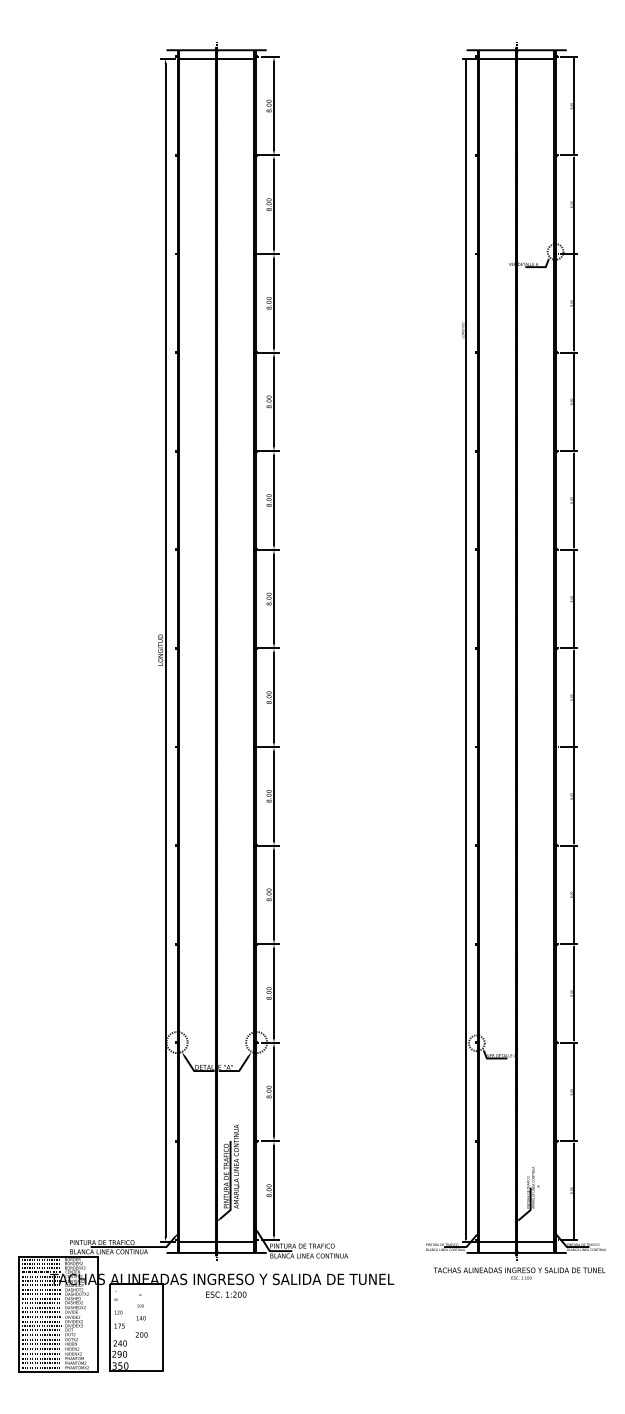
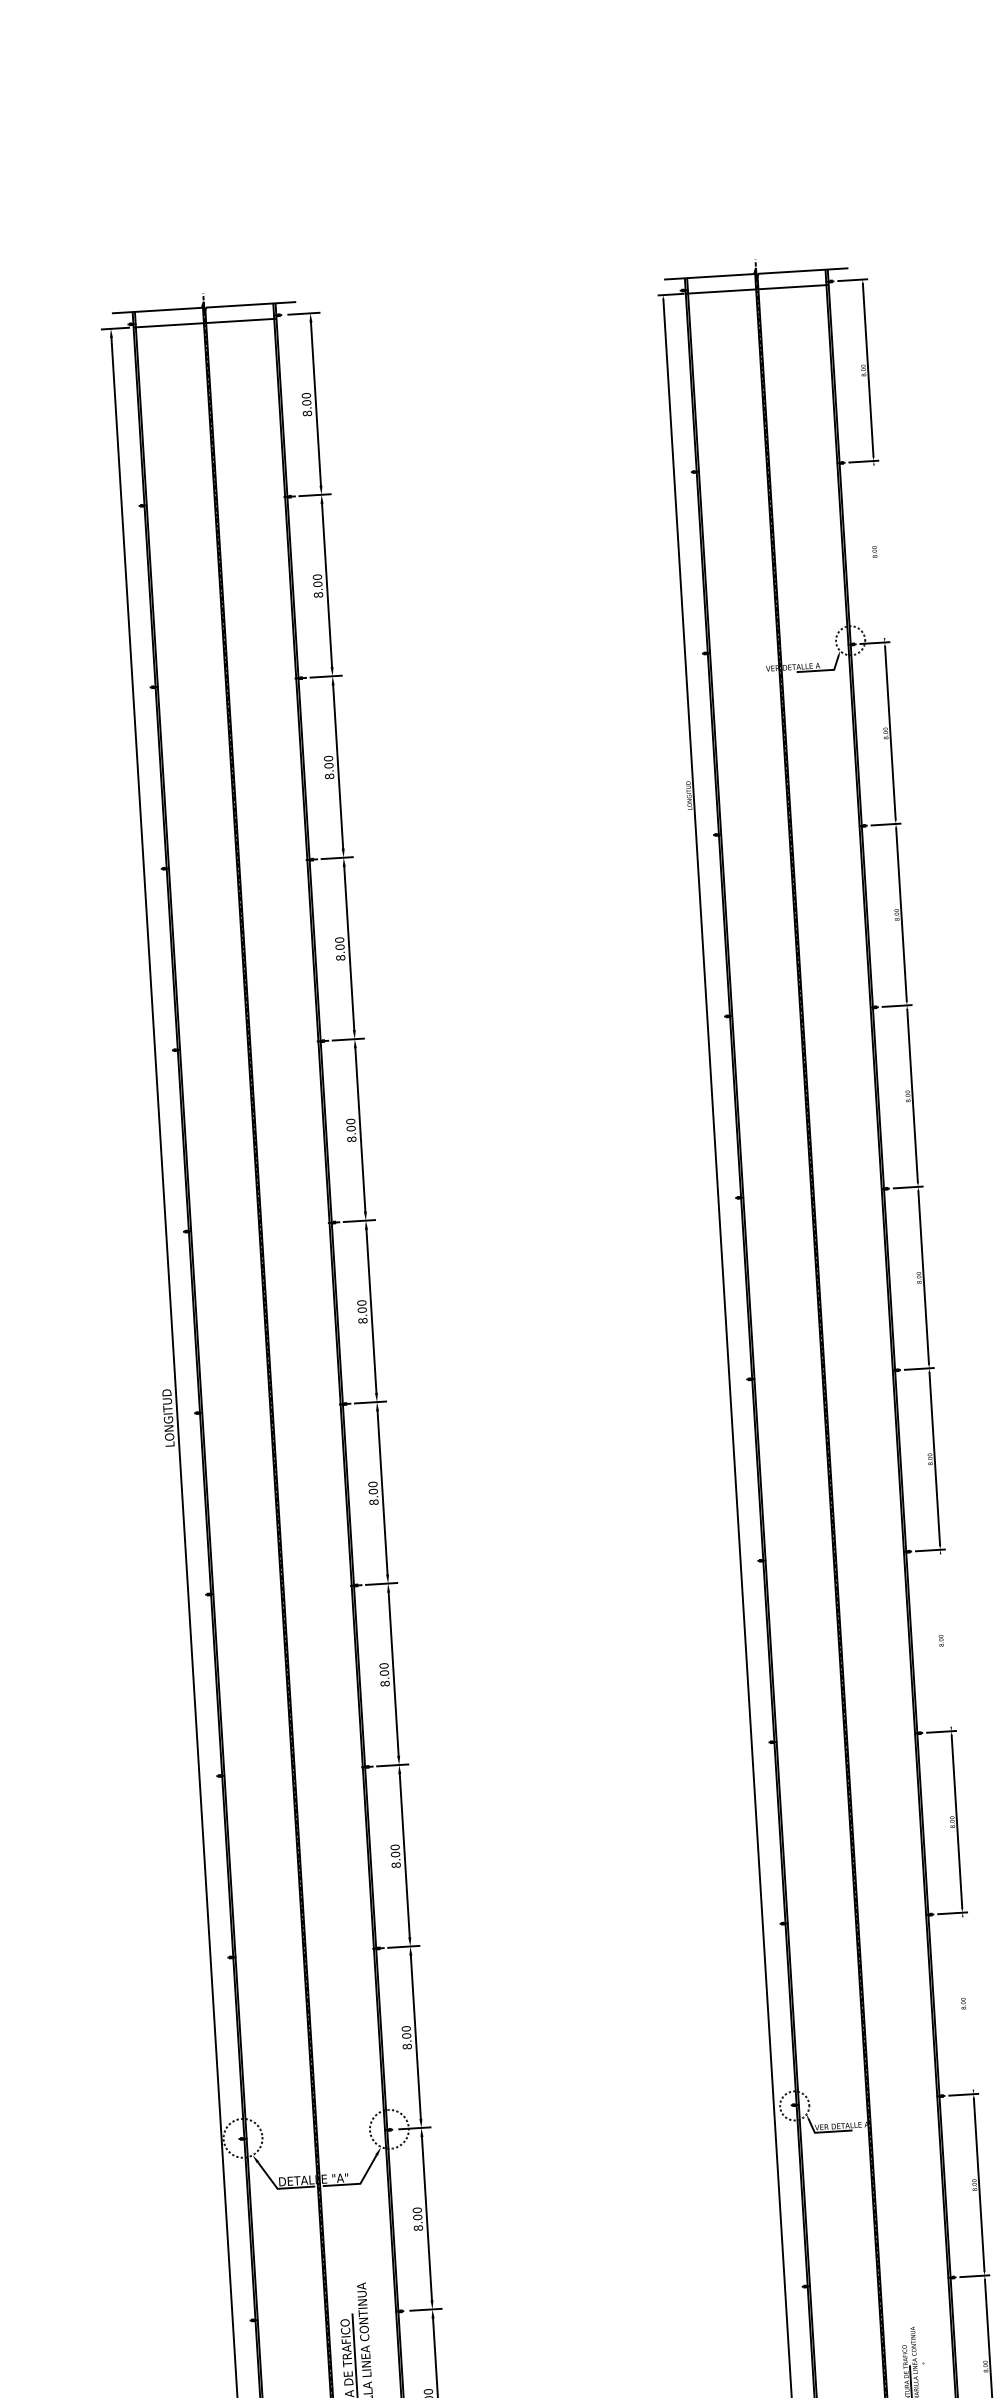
line: (574, 204) -> (880, 551), removed
line: (574, 796) -> (946, 1640), removed
line: (574, 993) -> (968, 2003), removed

